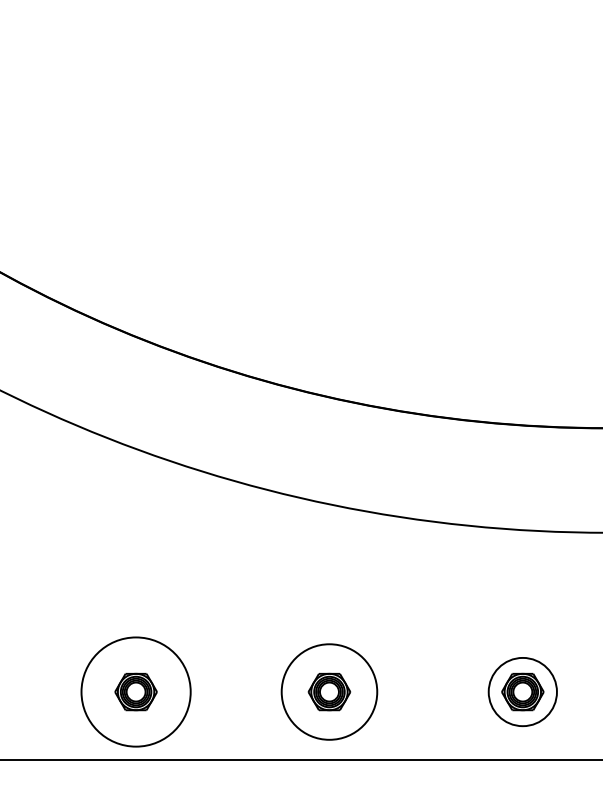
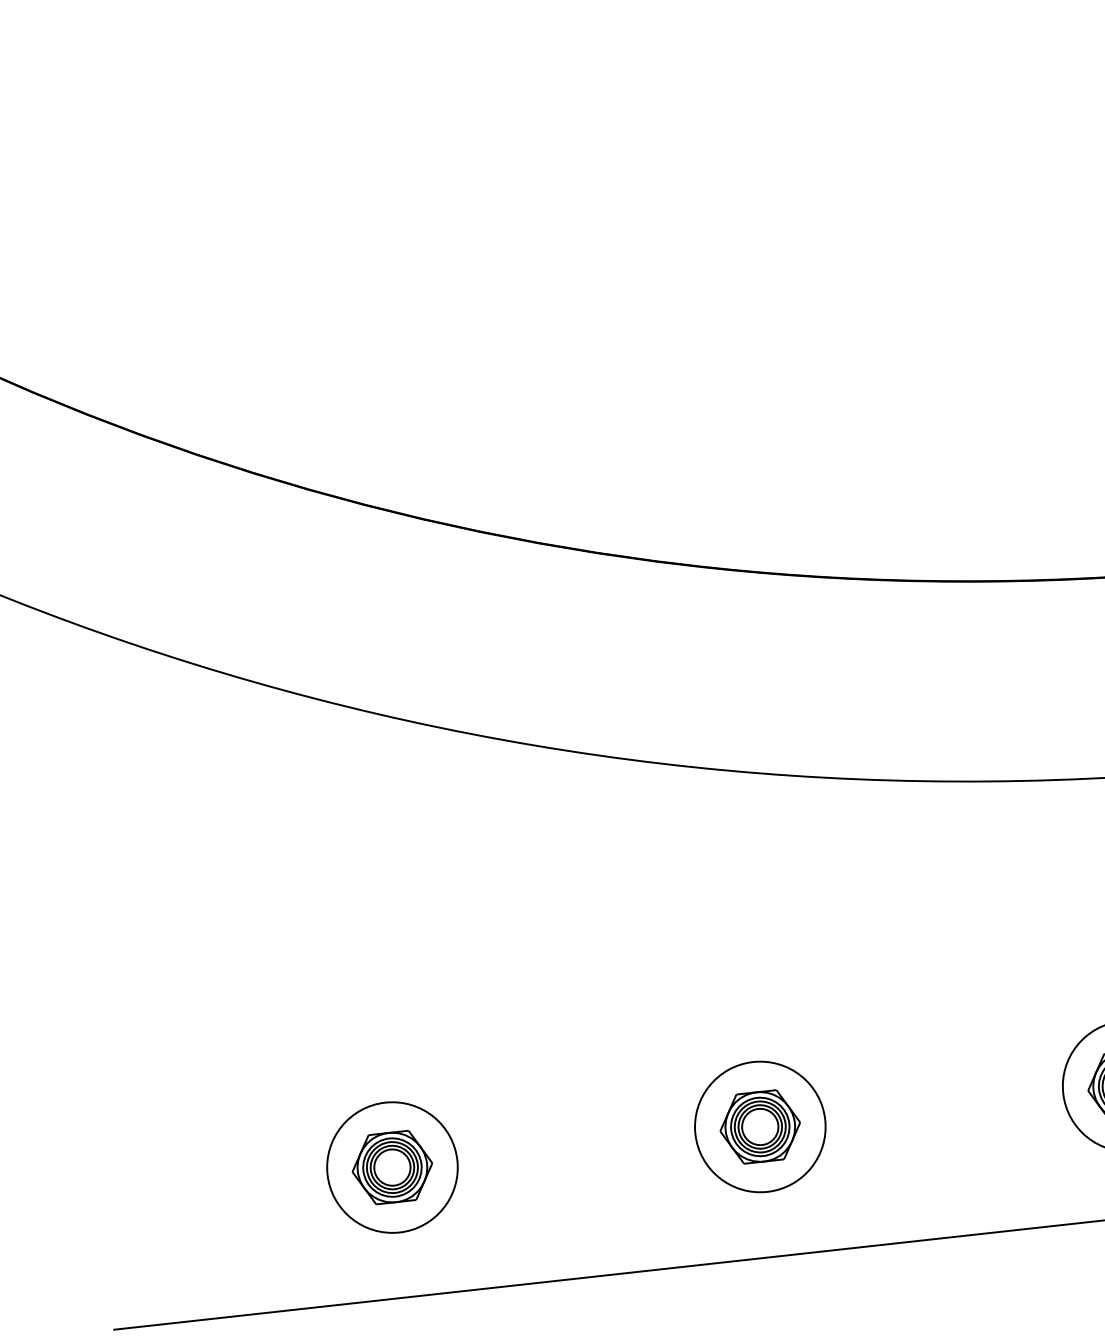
circle: (135, 691) -> (391, 1166), size x0.62
circle: (329, 691) -> (760, 1125), size x0.71

